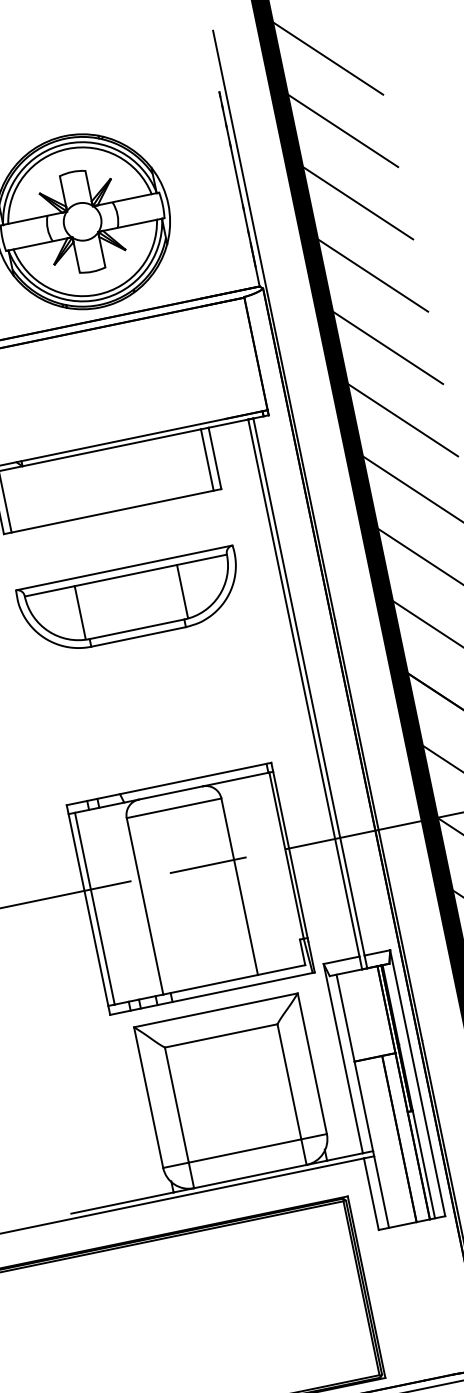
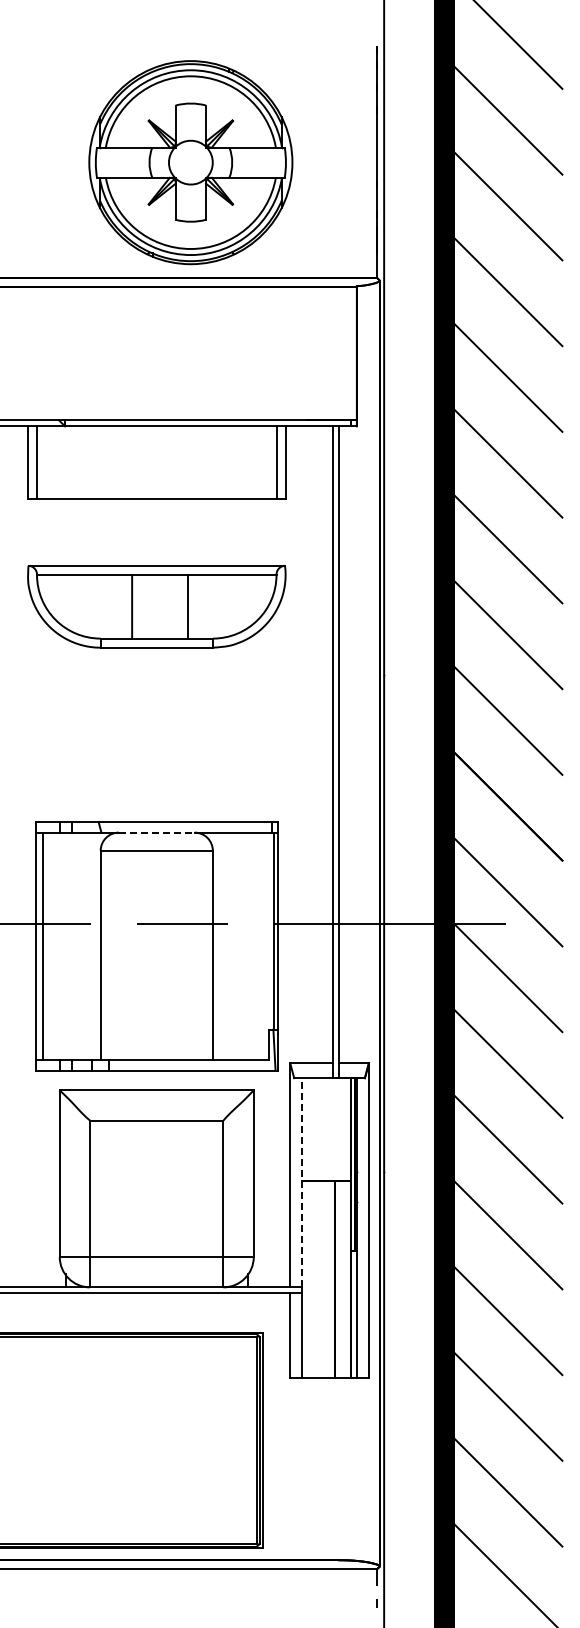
line: (182, 590) -> (188, 605), moved
line: (80, 611) -> (132, 605), moved
line: (170, 792) -> (156, 832), solid -> dashed
line: (354, 1062) -> (302, 1182), solid -> dashed

